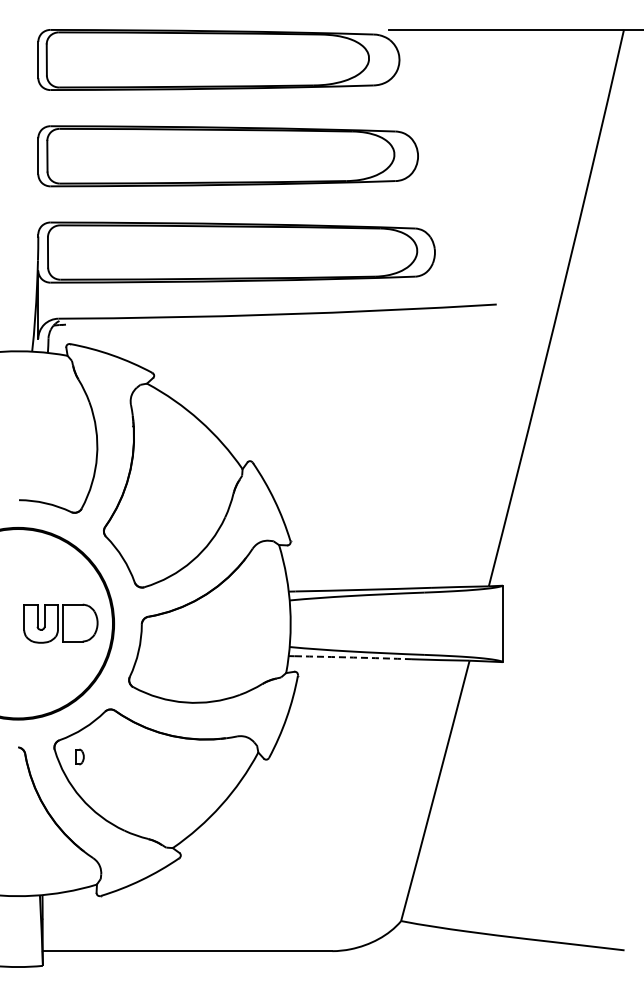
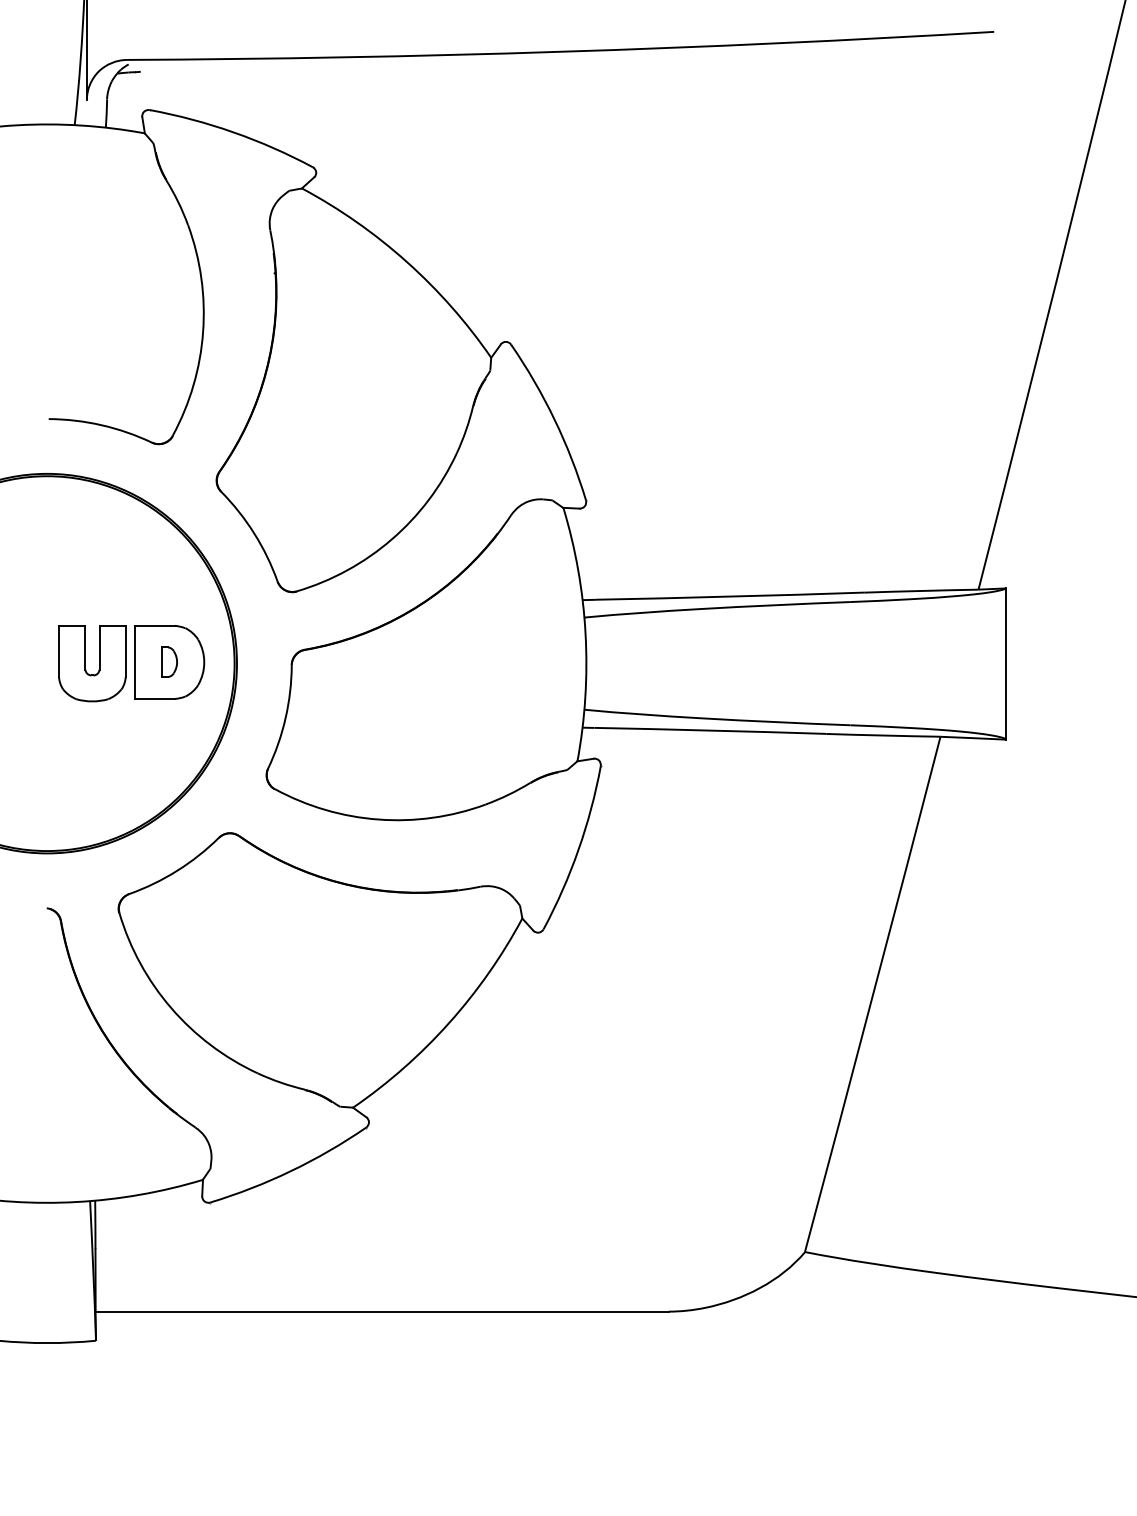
arc: (353, 657) -> (710, 730), dashed -> solid
part: (79, 756) -> (168, 661), moved

